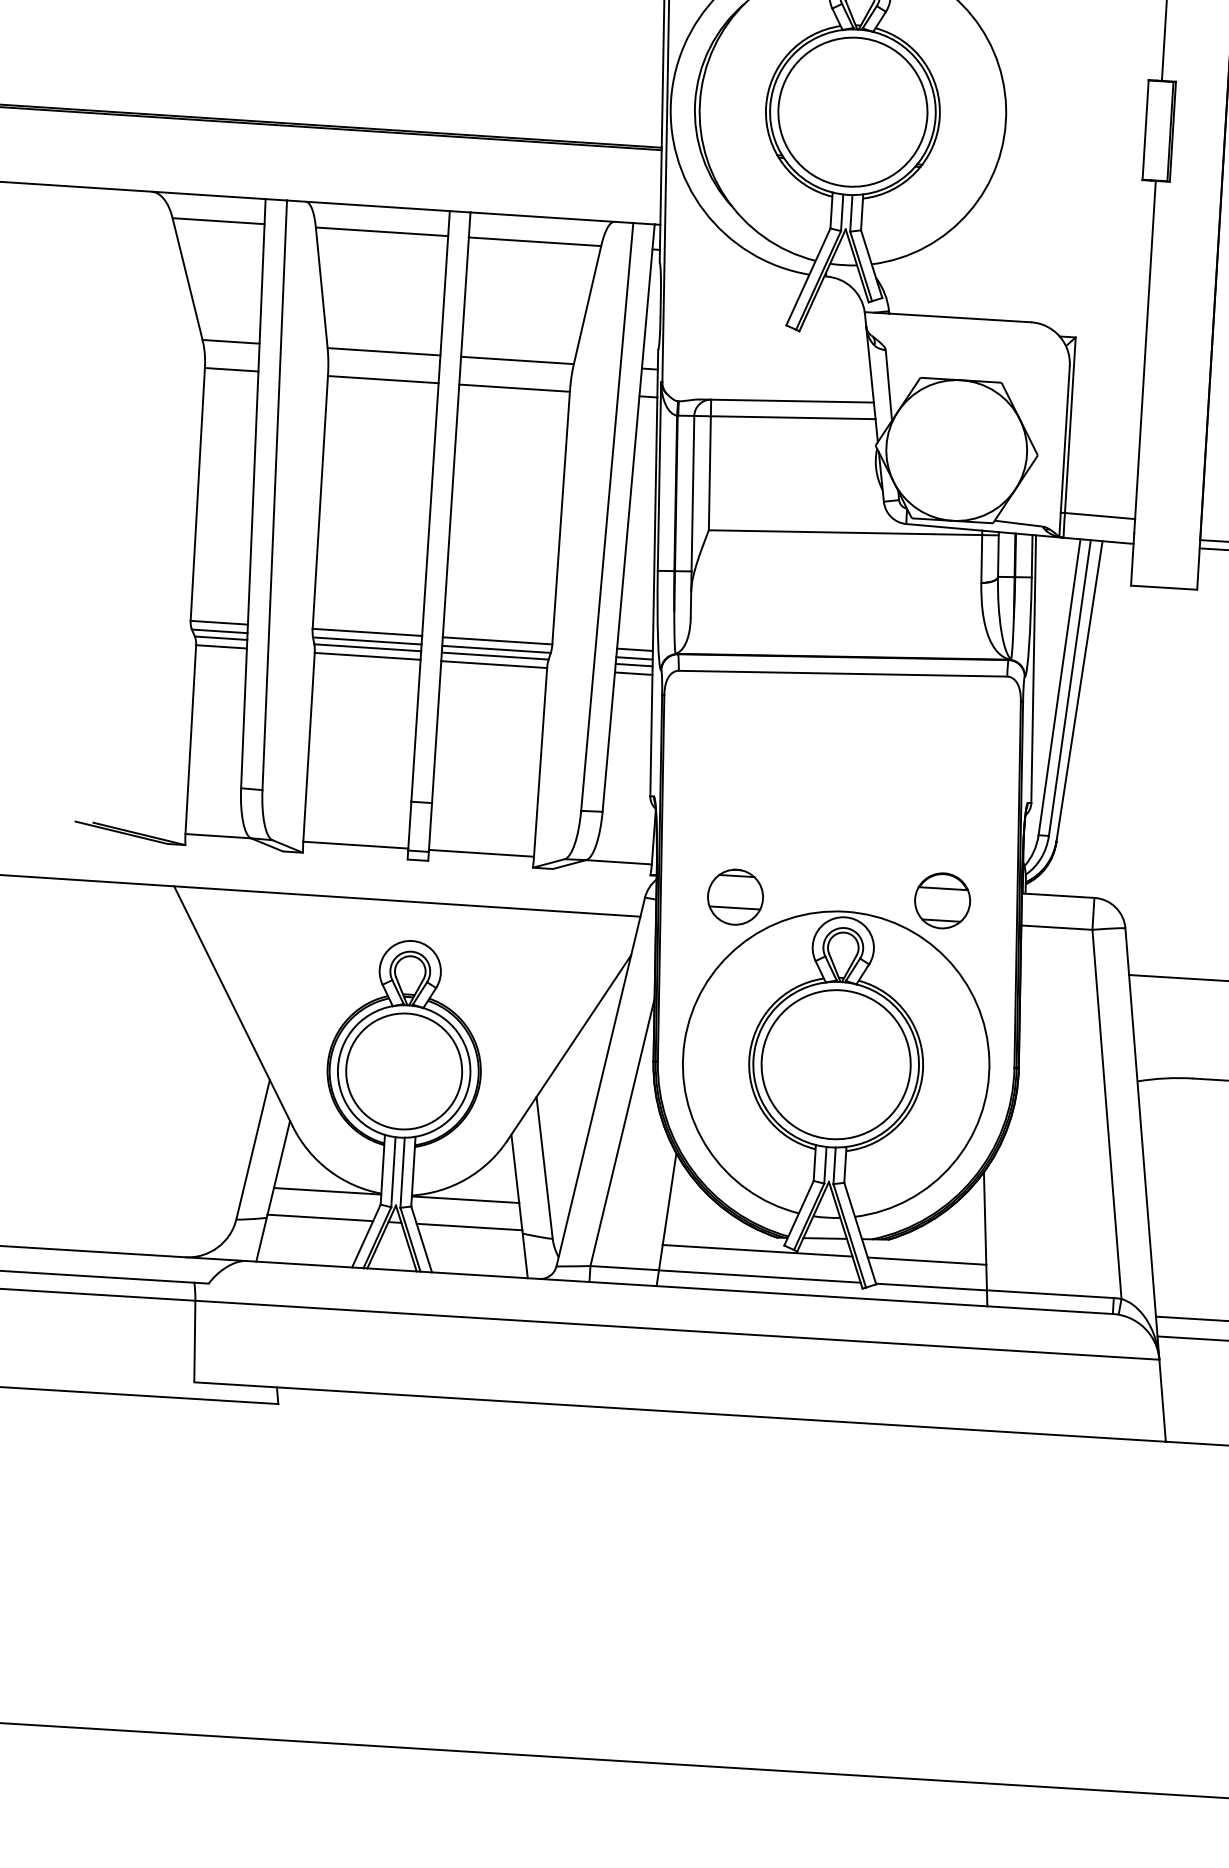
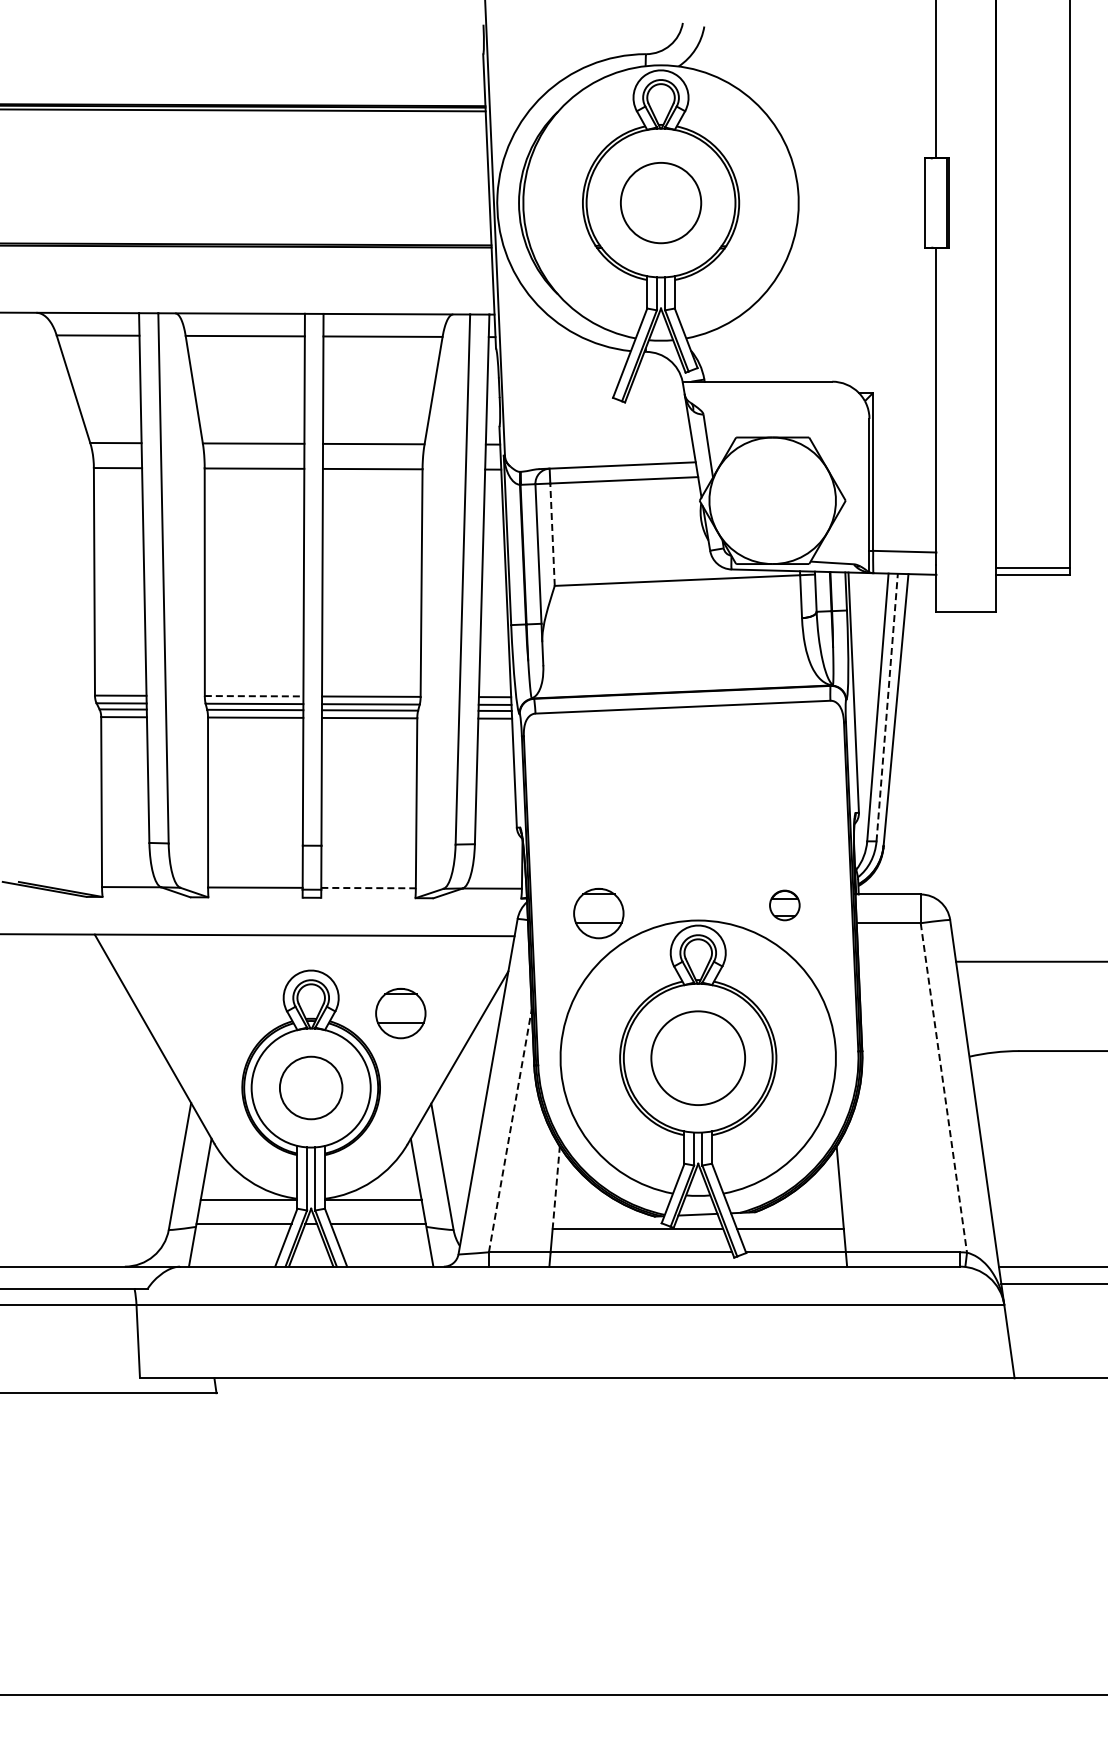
circle: (853, 112) -> (661, 203), size x0.6
line: (709, 473) -> (552, 534), solid -> dashed
line: (367, 632) -> (254, 696), solid -> dashed
line: (1070, 687) -> (887, 707), solid -> dashed
line: (482, 853) -> (369, 888), solid -> dashed
part: (942, 900) -> (784, 905), size x0.6
part: (508, 994) -> (400, 1013), added
circle: (836, 1065) -> (698, 1058), size x0.7
circle: (404, 1070) -> (311, 1087), size x0.6
line: (1106, 1114) -> (943, 1088), solid -> dashed
line: (622, 1132) -> (510, 1130), solid -> dashed
line: (669, 1198) -> (556, 1187), solid -> dashed

